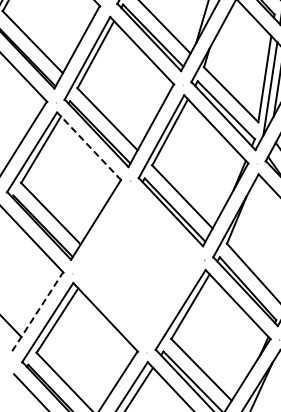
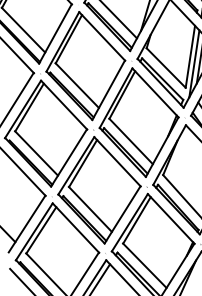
line: (89, 146) -> (64, 105), dashed -> solid
part: (138, 264) -> (99, 190), added
line: (37, 311) -> (26, 223), dashed -> solid

